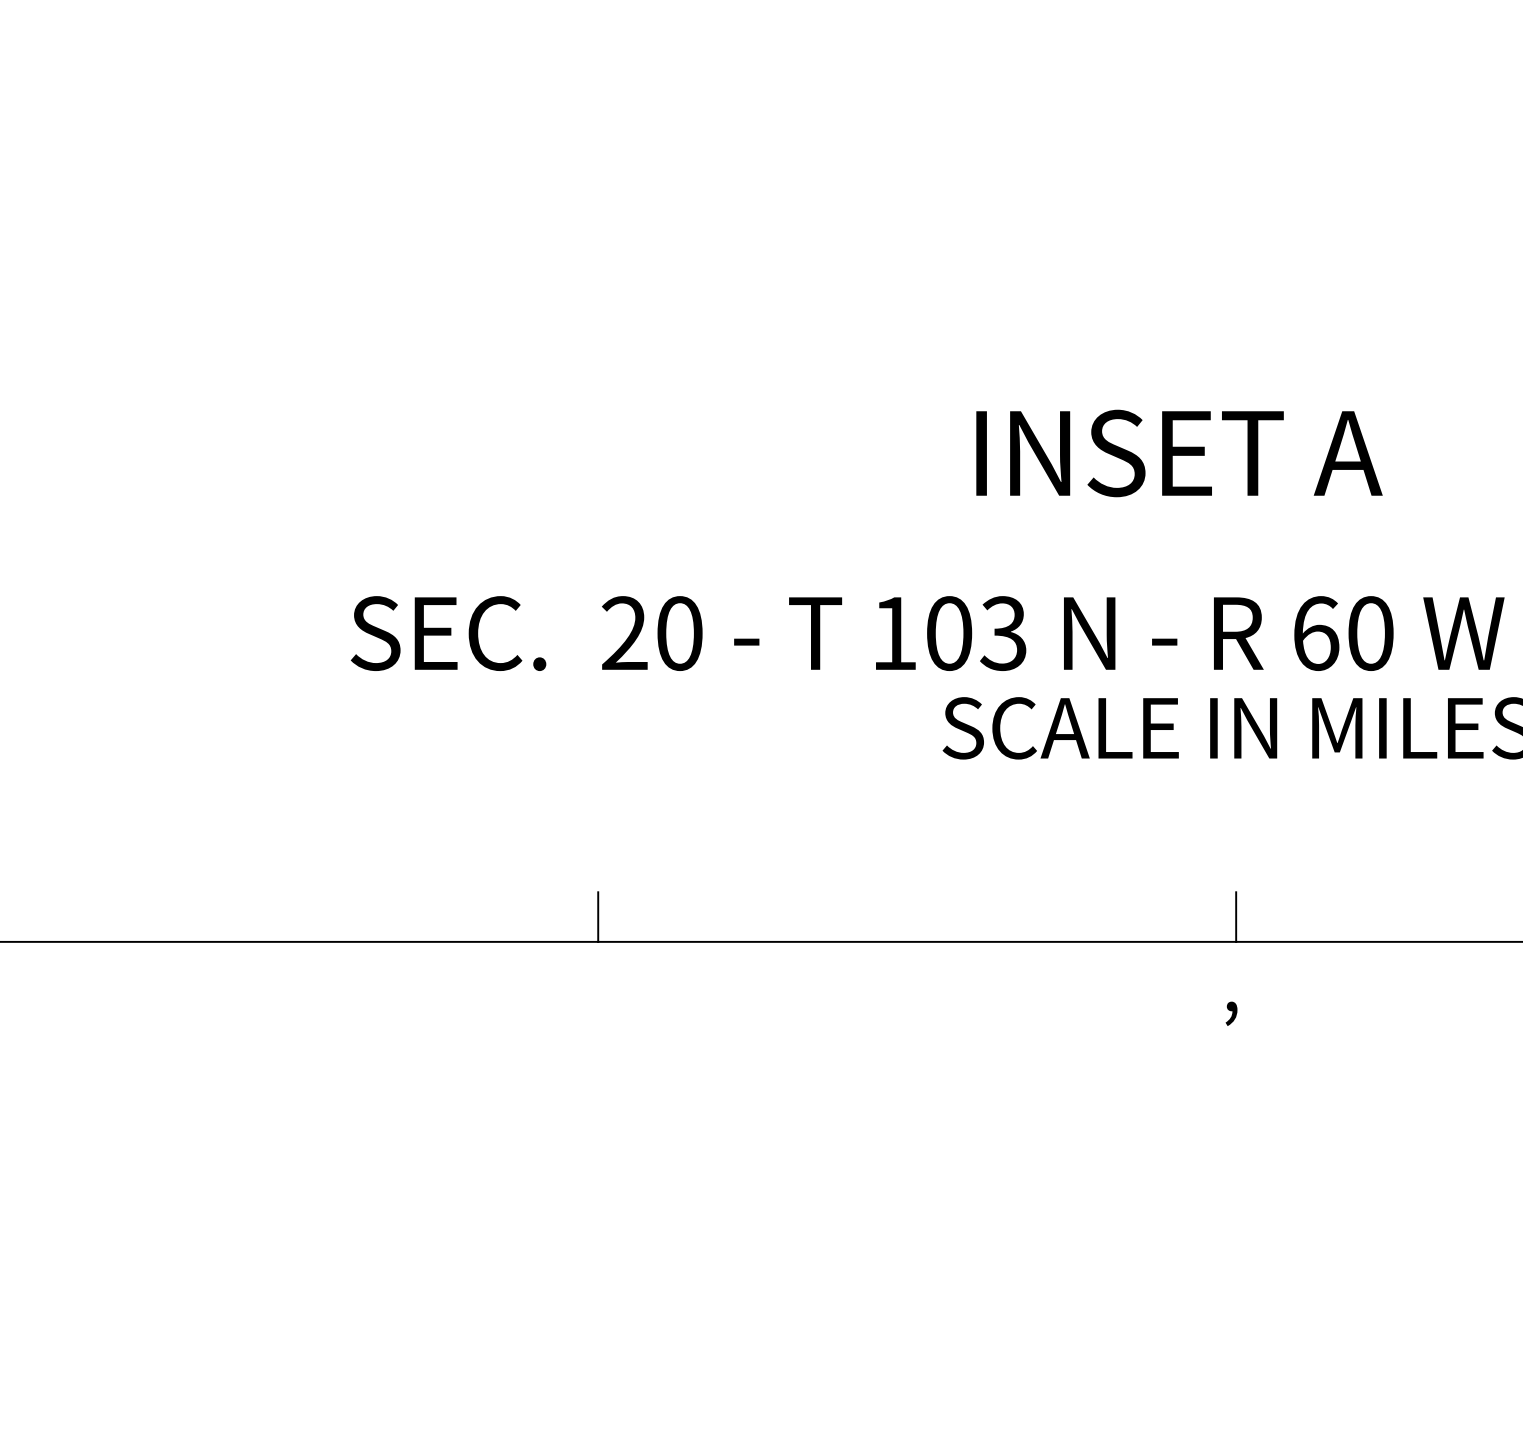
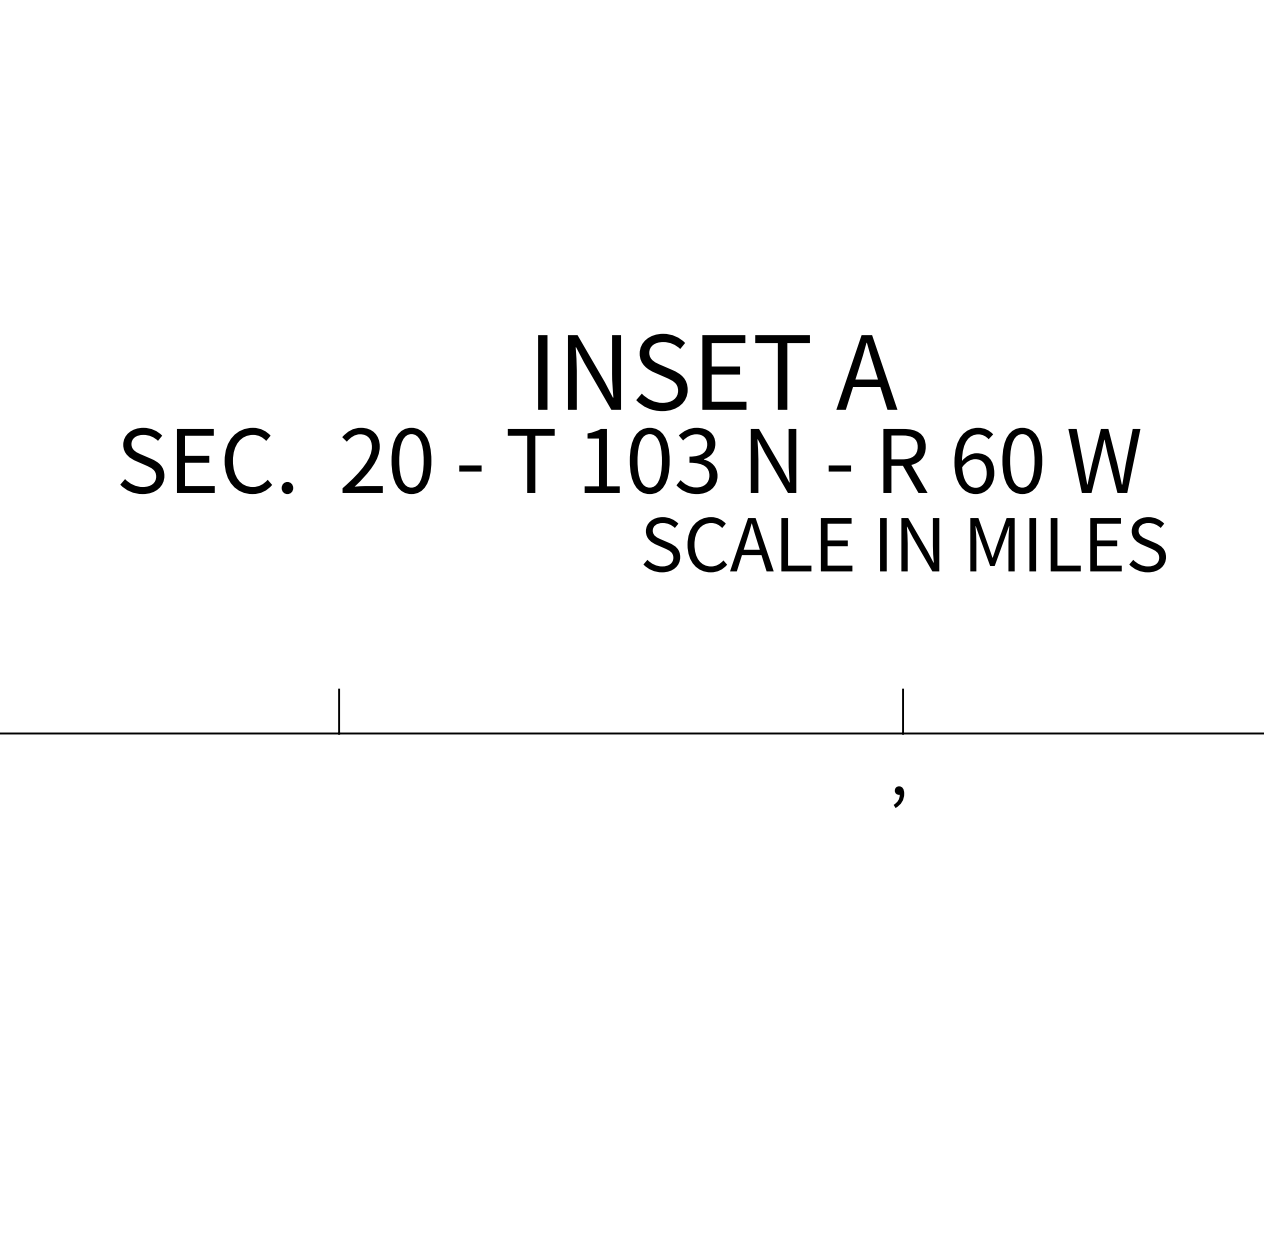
text: (1179, 453) -> (717, 372), moved

